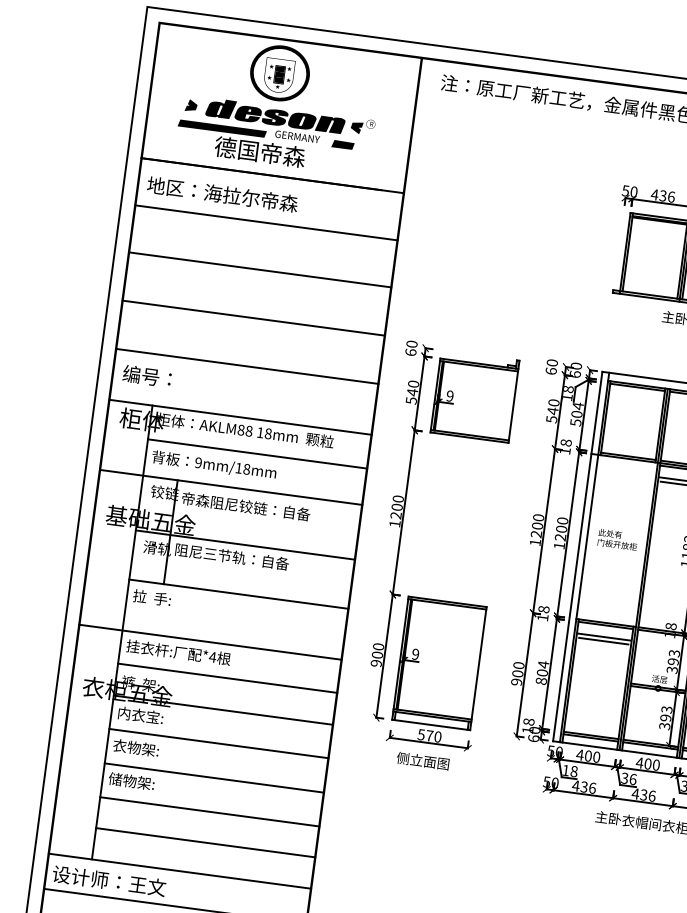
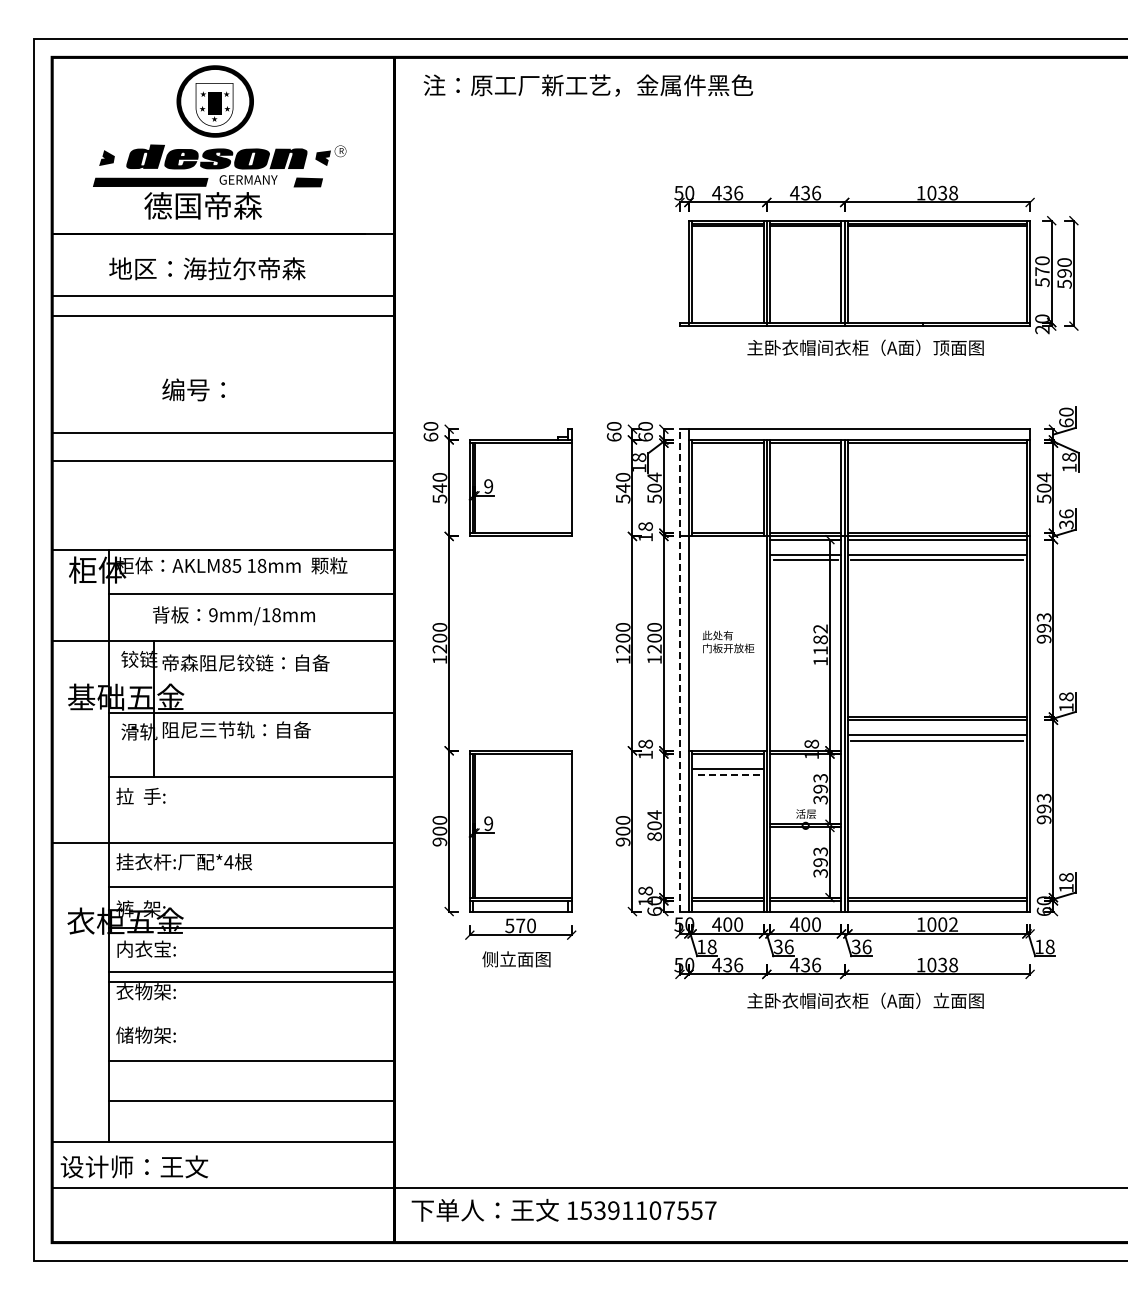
text: (222, 194) -> (207, 268), moved
line: (260, 270) -> (224, 316), moved
line: (253, 318) -> (223, 461), moved
line: (247, 366) -> (223, 433), moved
text: (147, 375) -> (193, 389), moved
text: (248, 430) -> (236, 565), AKLM88 -> AKLM85
text: (213, 465) -> (233, 615), moved
line: (577, 555) -> (679, 669), solid -> dashed
line: (603, 641) -> (727, 774), solid -> dashed
line: (214, 777) -> (251, 981), moved

